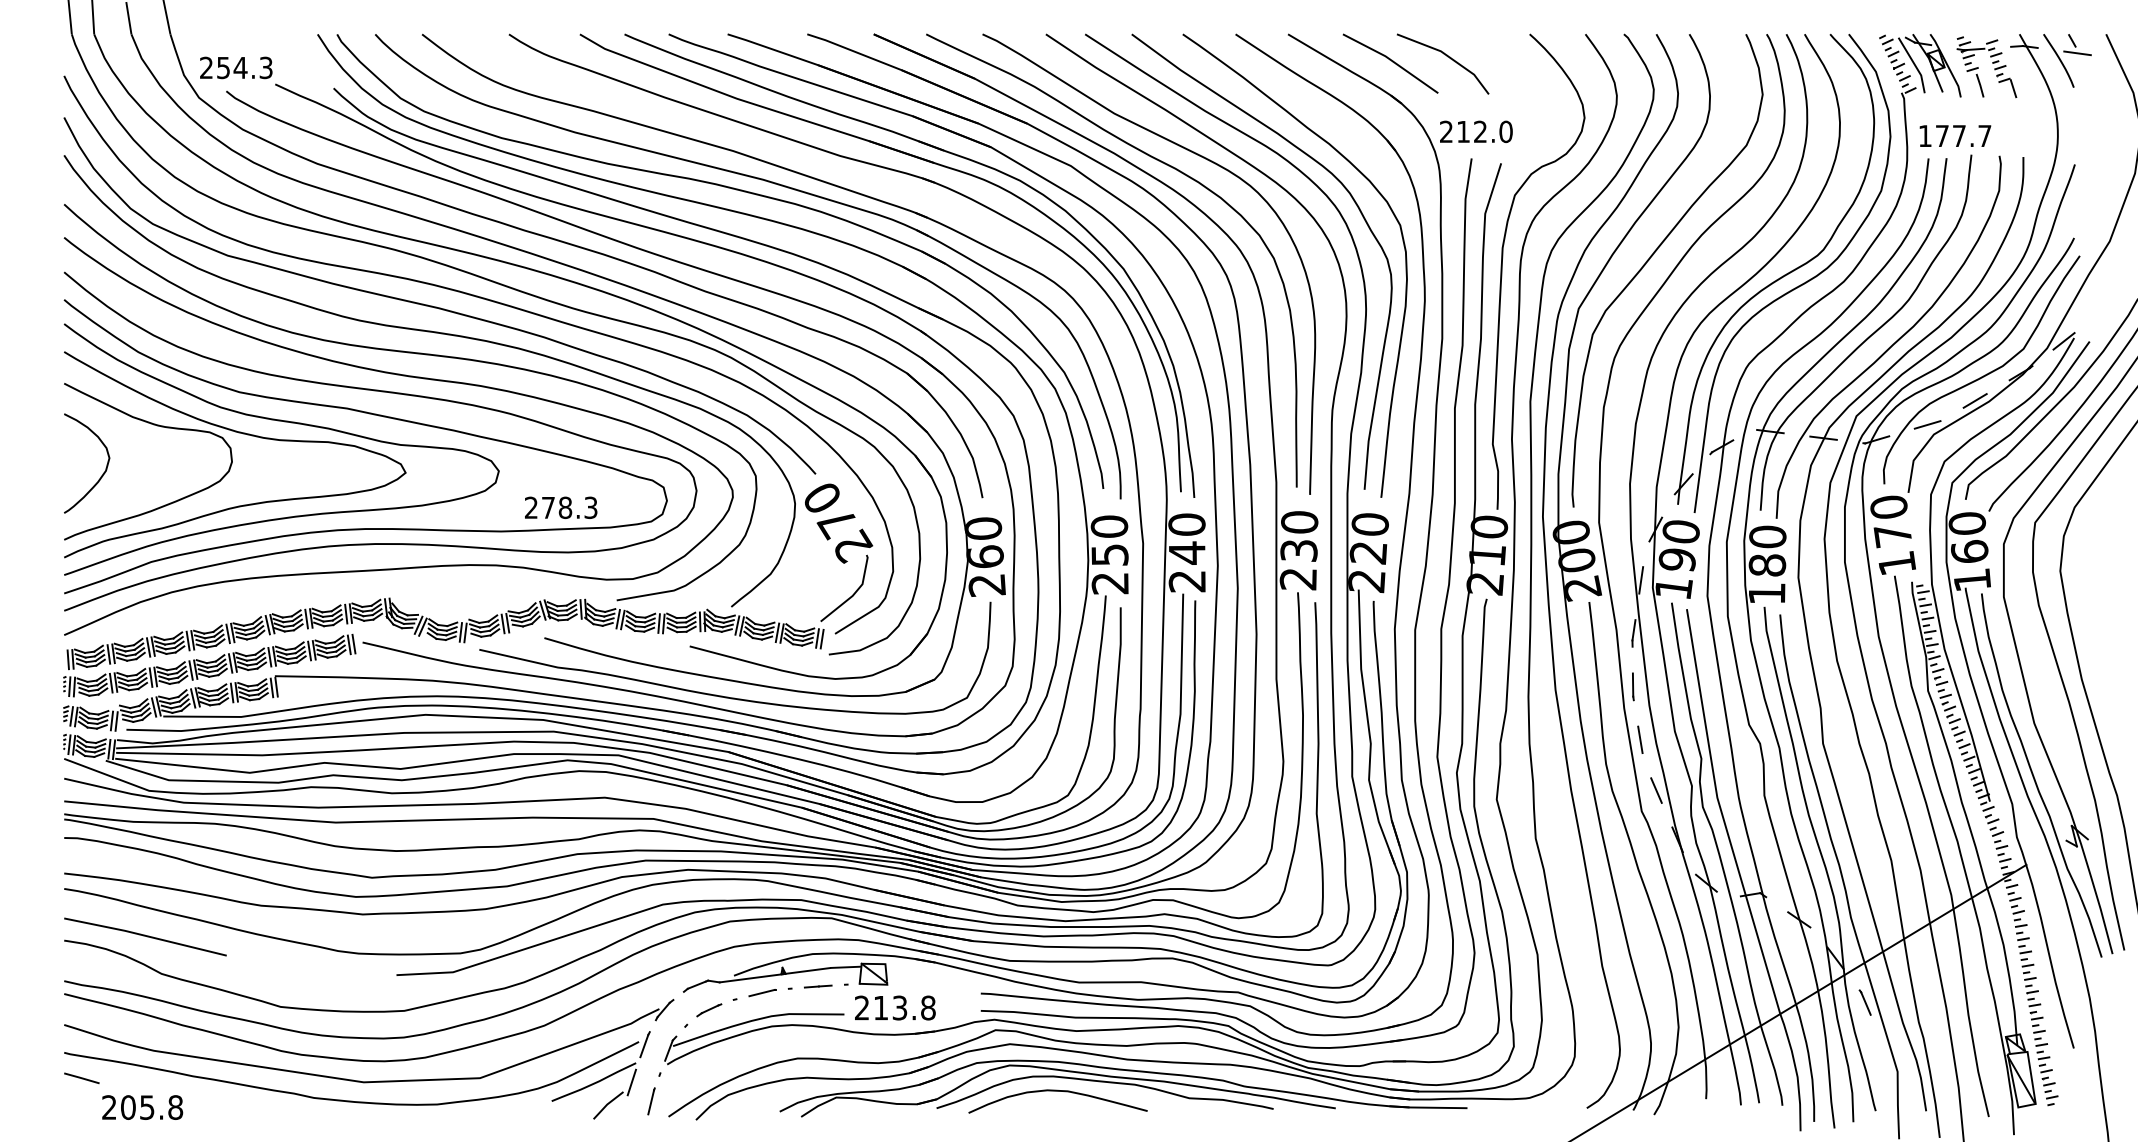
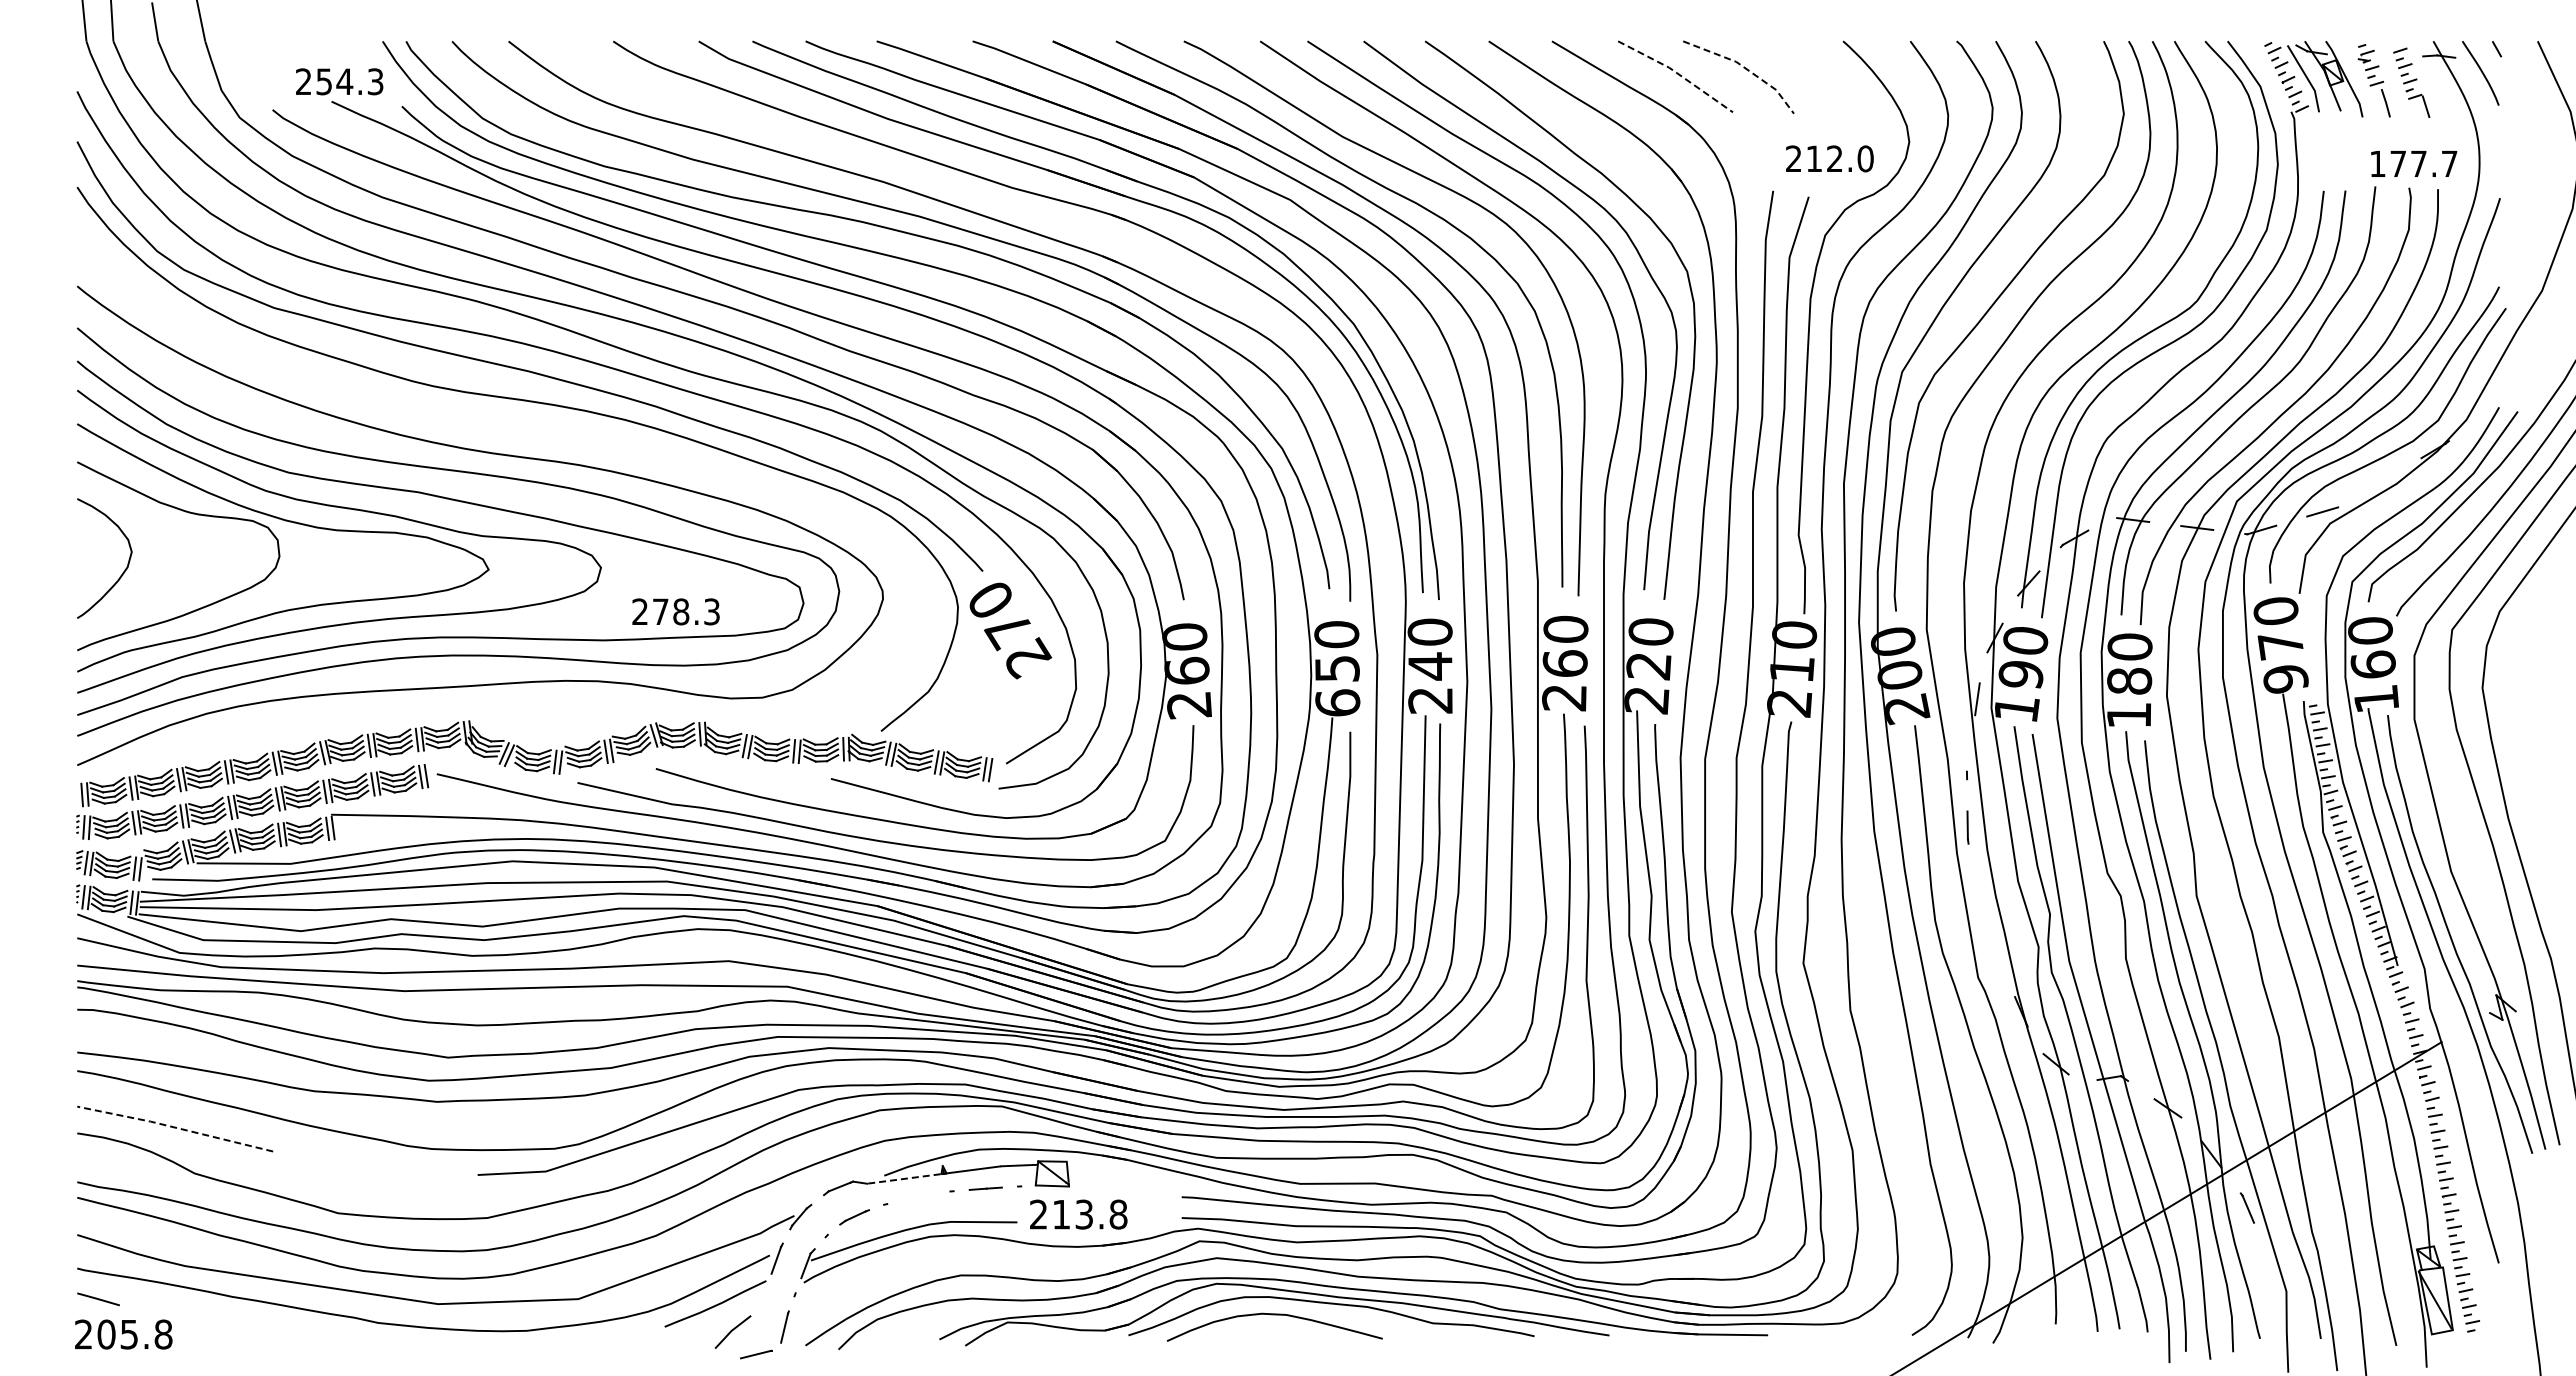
line: (1974, 49) -> (2378, 59), removed
line: (2077, 53) -> (2503, 64), removed
line: (1448, 56) -> (1745, 68), solid -> dashed
line: (1392, 61) -> (1677, 73), solid -> dashed
text: (236, 67) -> (339, 81), moved
text: (1476, 131) -> (1829, 158), moved
text: (1955, 135) -> (2414, 163), moved
line: (2063, 341) -> (2486, 411), removed
curve: (413, 353) -> (498, 426), removed
line: (1974, 400) -> (2379, 482), removed
text: (1298, 550) -> (1564, 663), 230 -> 260
text: (1896, 563) -> (2285, 678), 170 -> 970
text: (1110, 583) -> (1337, 702), 250 -> 650
line: (849, 597) -> (1023, 719), removed
line: (1633, 630) -> (1968, 759), removed
line: (1640, 739) -> (1976, 891), removed
line: (1656, 790) -> (1995, 952), removed
line: (144, 935) -> (174, 1127), solid -> dashed
line: (749, 978) -> (903, 1179), solid -> dashed
line: (762, 993) -> (756, 1354), moved
line: (632, 1082) -> (761, 1304), removed
text: (142, 1107) -> (123, 1334), moved

